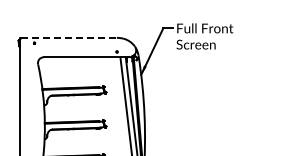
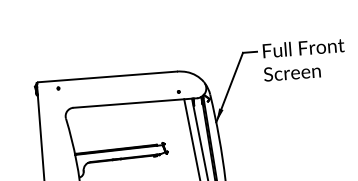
line: (68, 37) -> (106, 76), dashed -> solid

